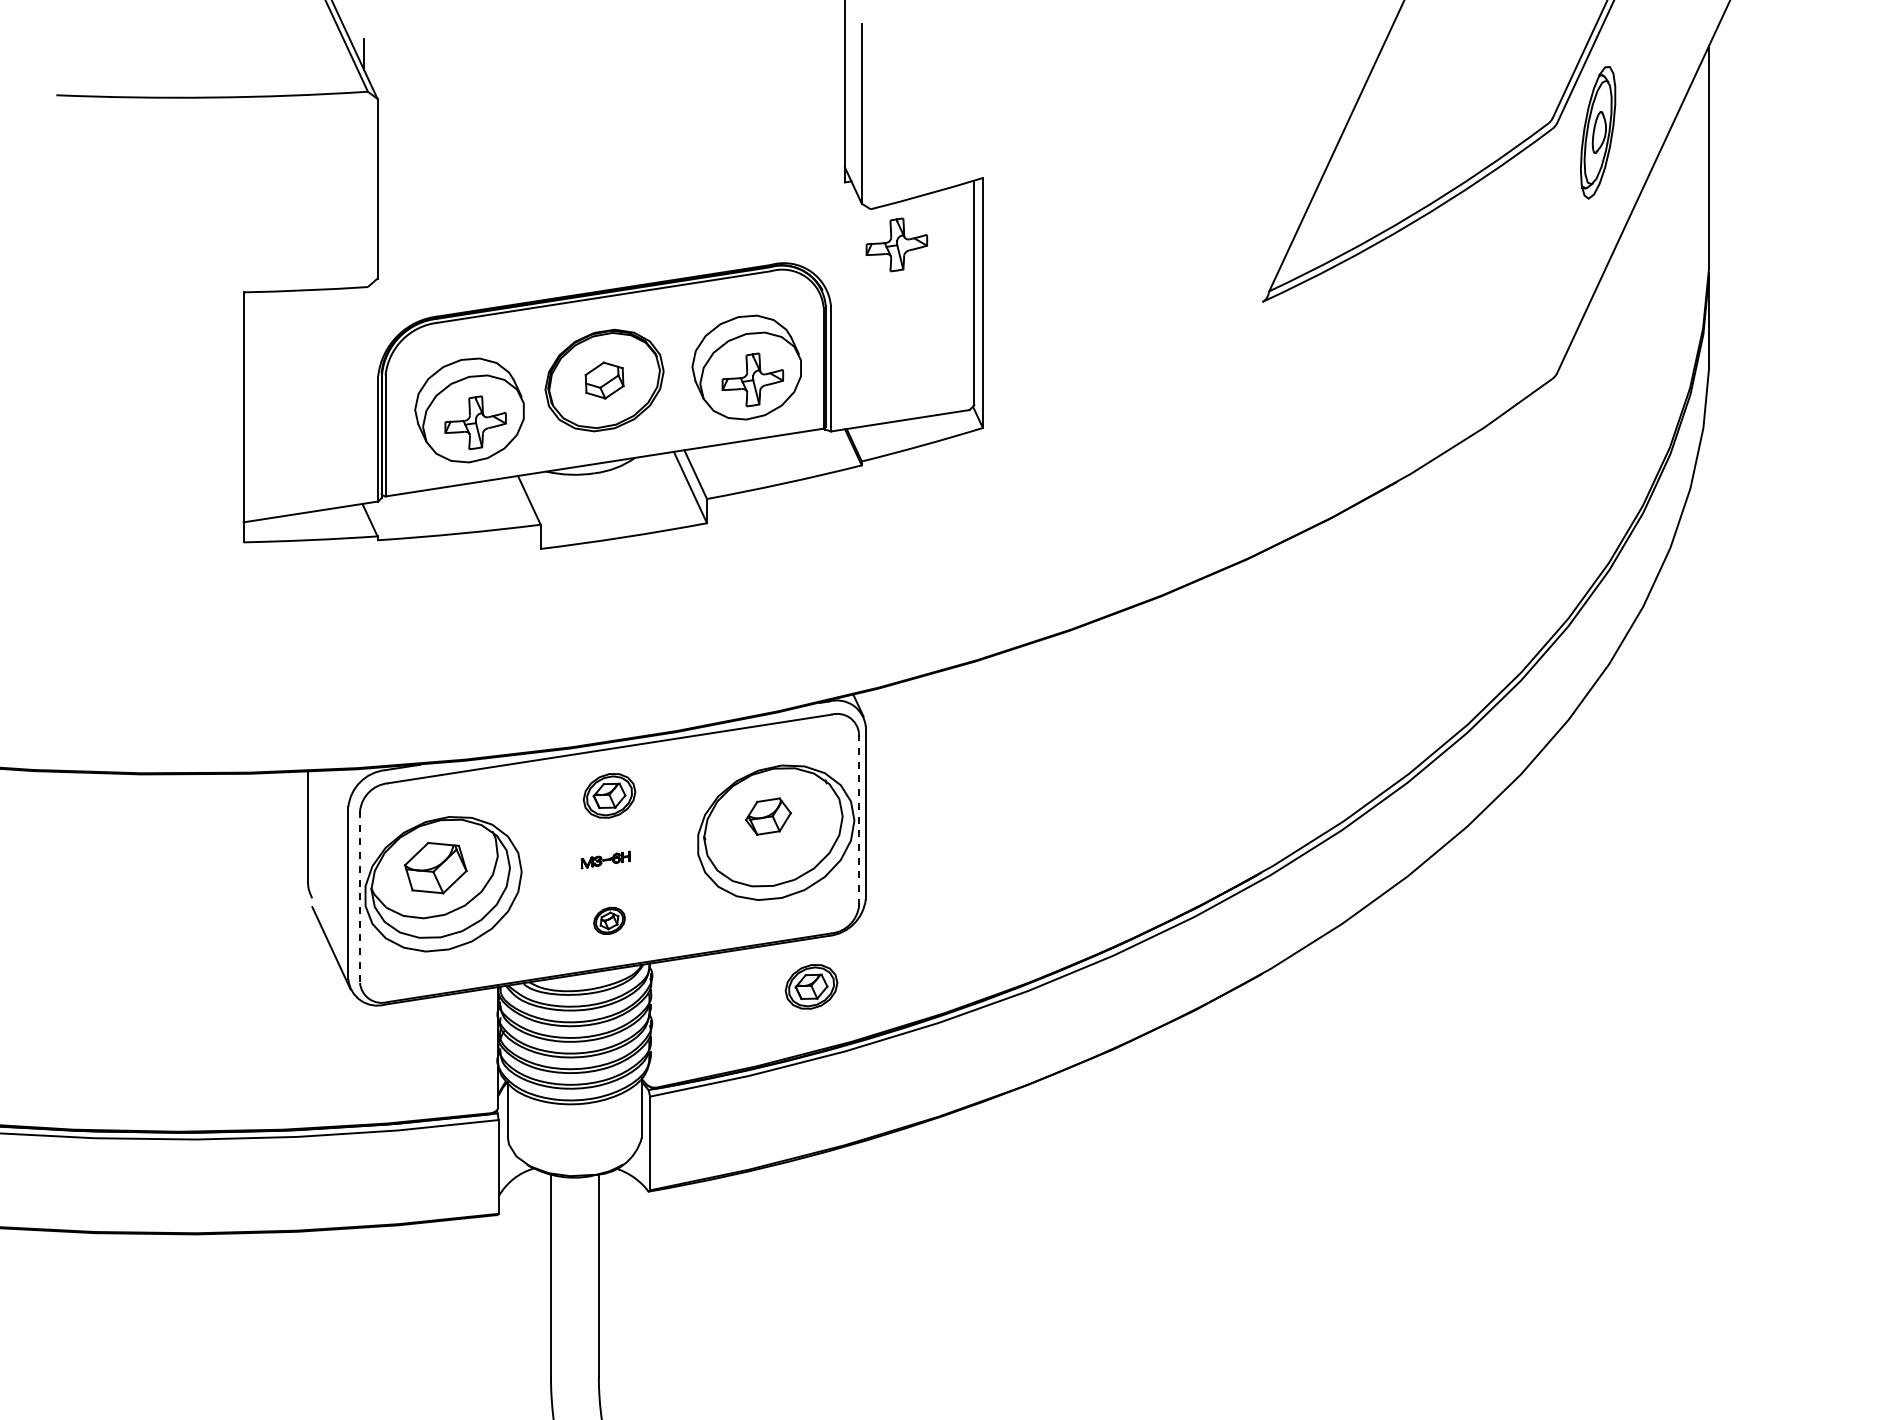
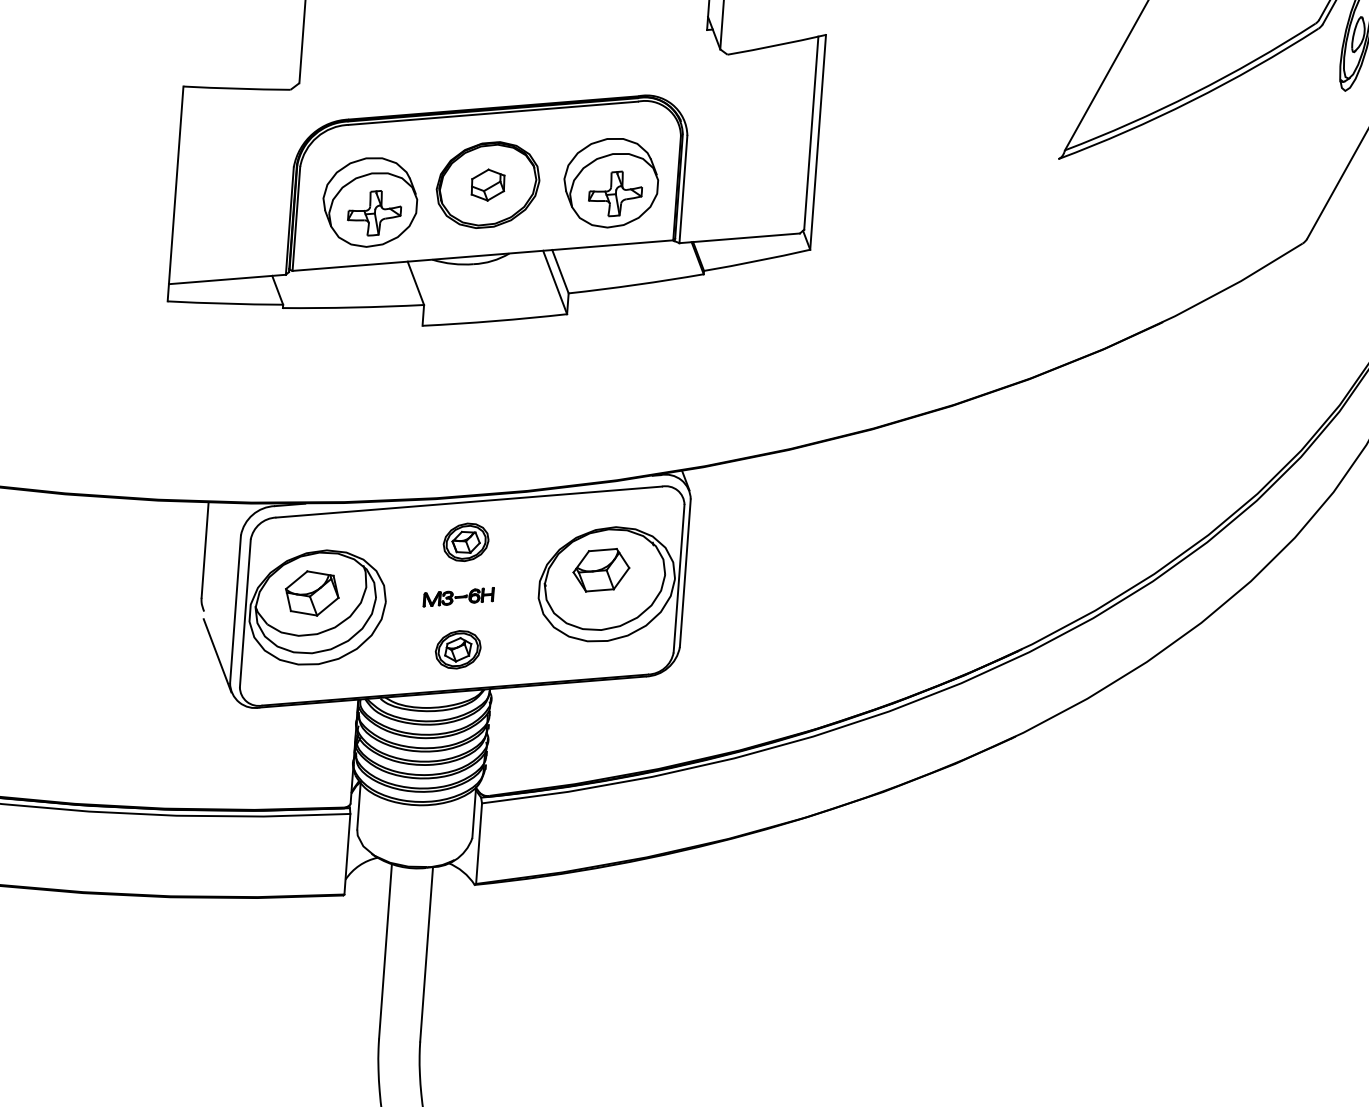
part: (896, 244) -> (747, 86), removed
part: (768, 816) -> (601, 570), size x1.43
line: (859, 819) -> (679, 578), dashed -> solid
part: (605, 859) -> (458, 596), size x1.67
line: (360, 896) -> (245, 613), dashed -> solid
part: (609, 920) -> (458, 649), size x1.67
part: (811, 986) -> (627, 718), removed

